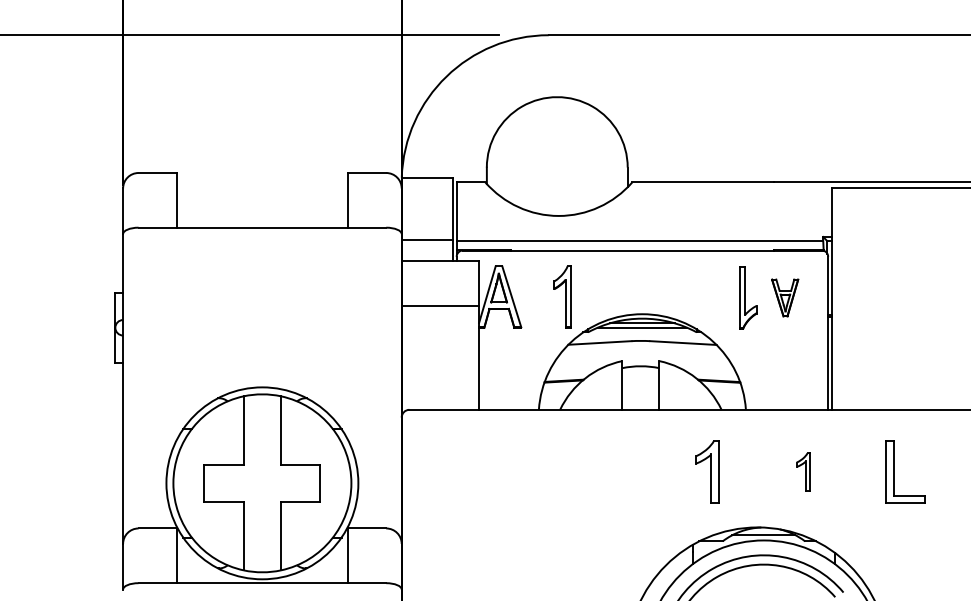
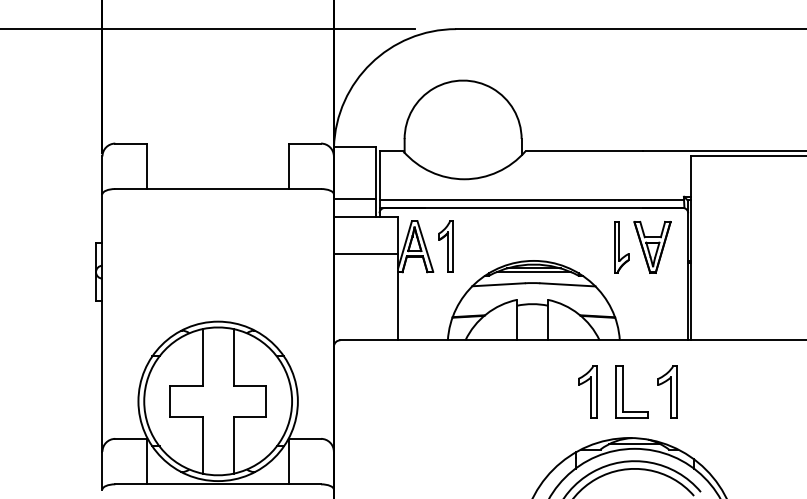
part: (562, 296) -> (445, 246), moved
part: (784, 297) -> (651, 247), size x1.67
part: (803, 471) -> (667, 391), size x1.67
part: (894, 471) -> (622, 391), moved

